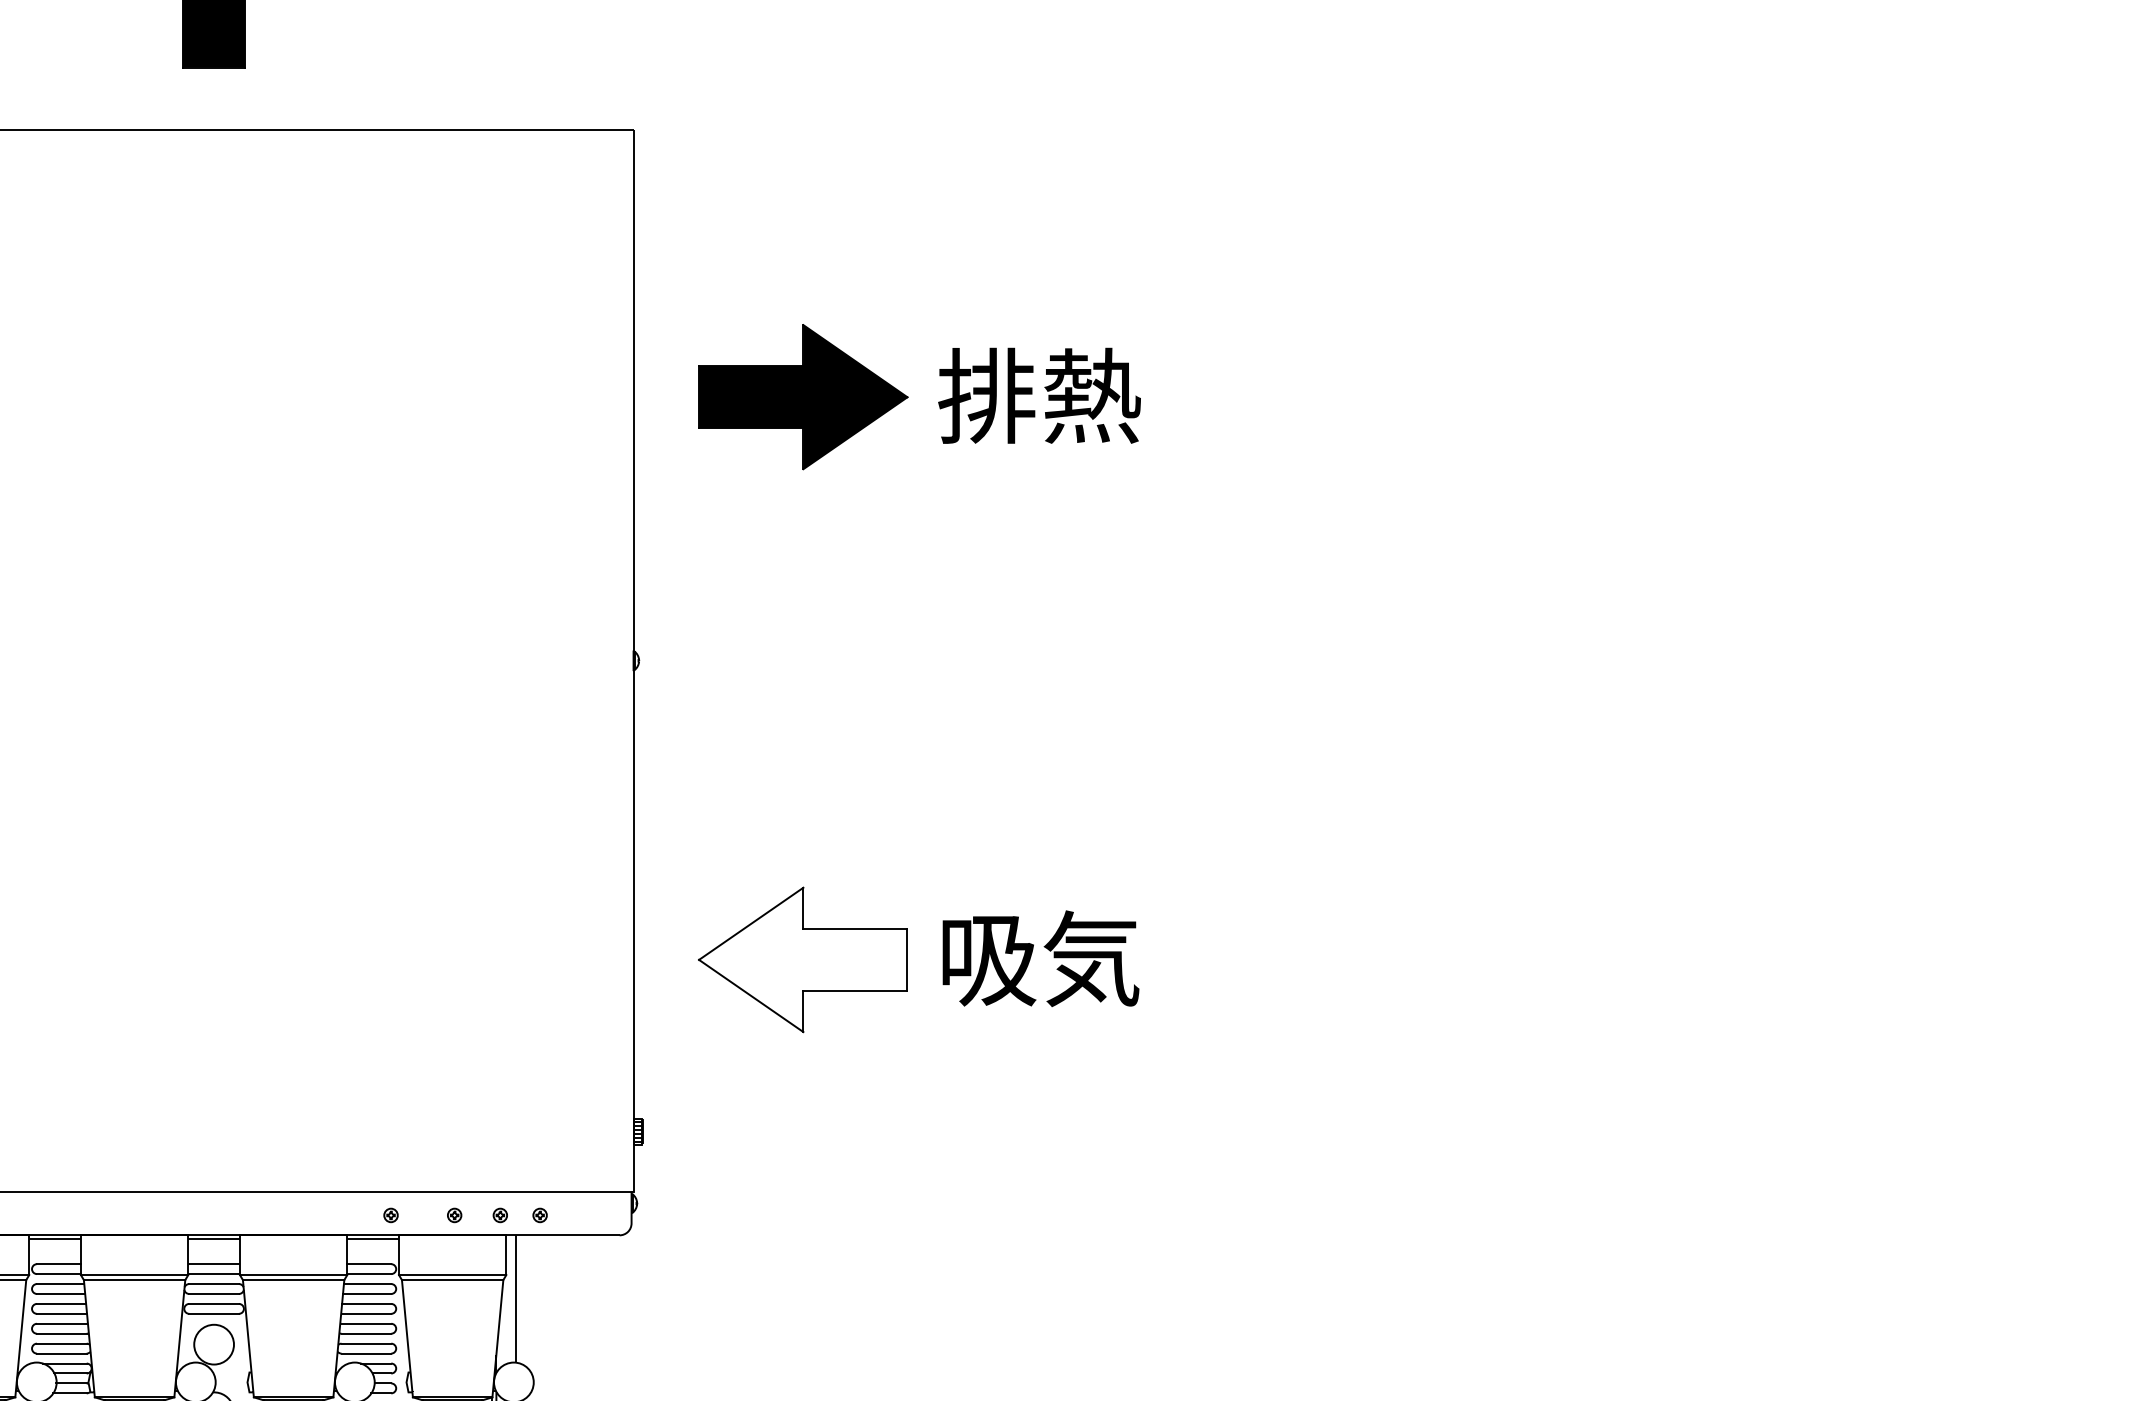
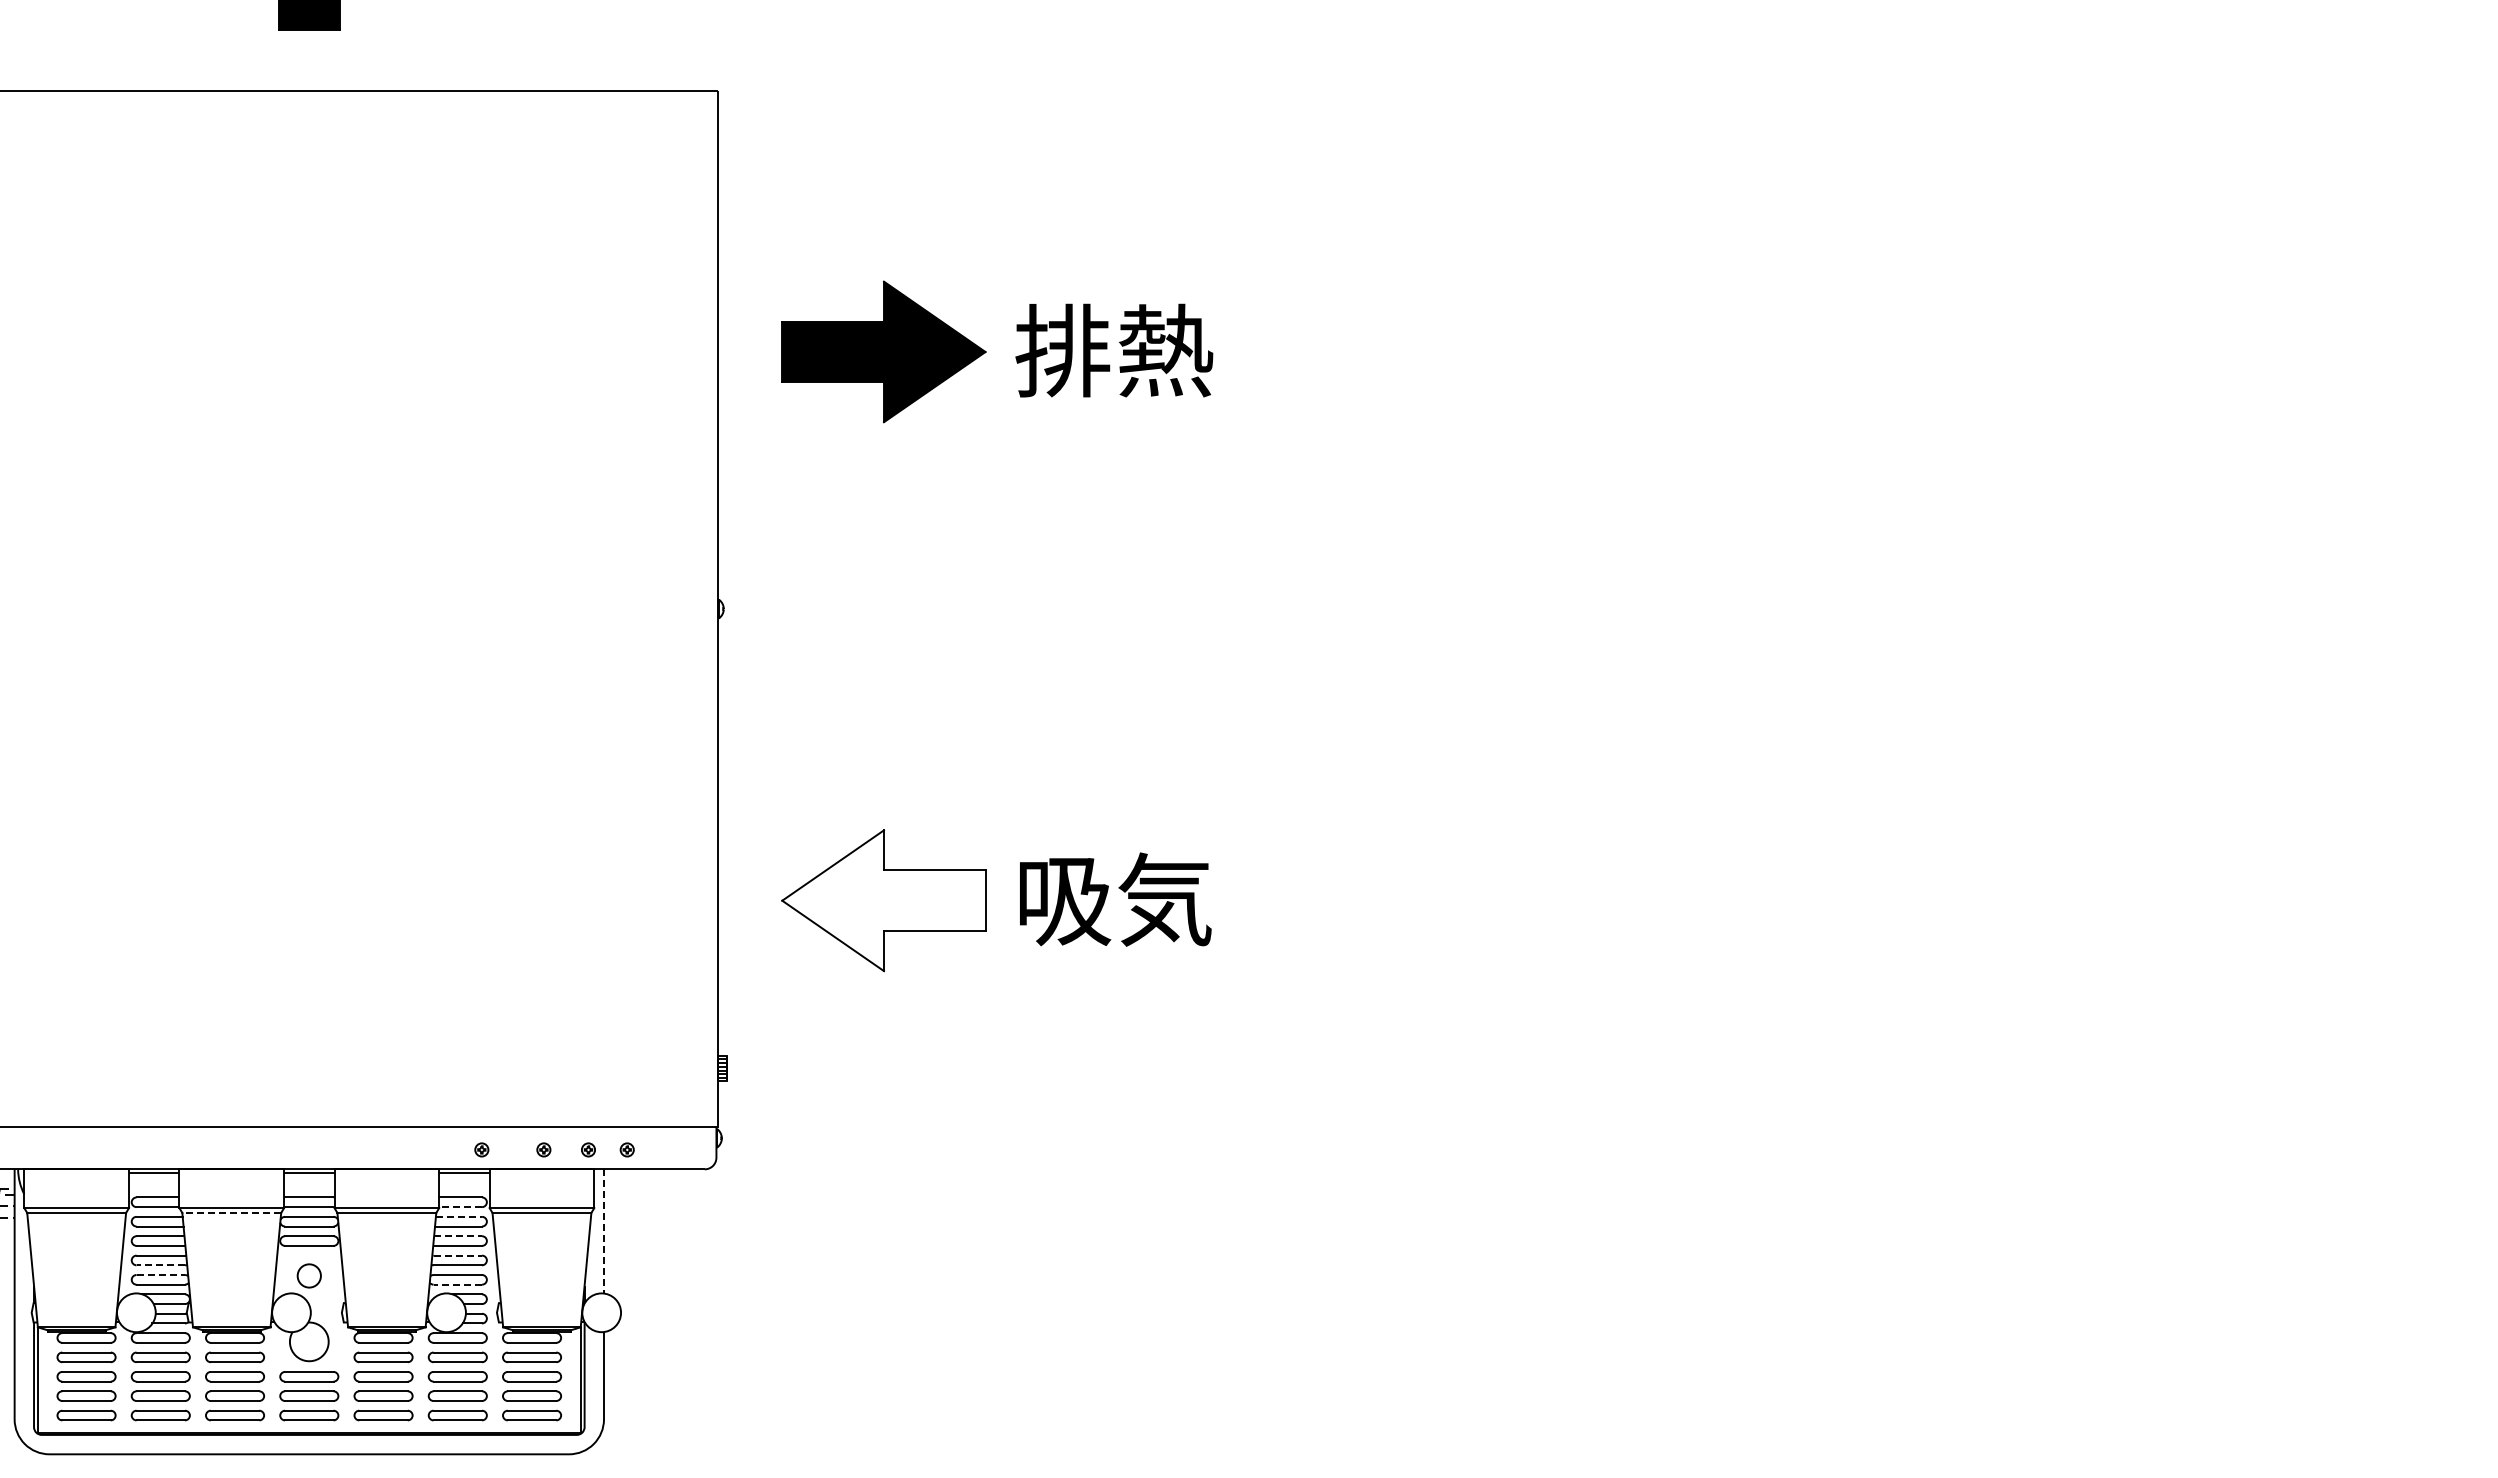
line: (369, 1274) -> (460, 1207), solid -> dashed
line: (134, 1279) -> (231, 1212), solid -> dashed
line: (368, 1283) -> (459, 1216), solid -> dashed
line: (516, 1299) -> (604, 1231), solid -> dashed
line: (367, 1304) -> (458, 1236), solid -> dashed
line: (367, 1323) -> (458, 1255), solid -> dashed
line: (61, 1333) -> (160, 1265), solid -> dashed
line: (62, 1343) -> (161, 1274), solid -> dashed
circle: (213, 1344) -> (308, 1275), size x0.6
line: (366, 1353) -> (457, 1284), solid -> dashed

